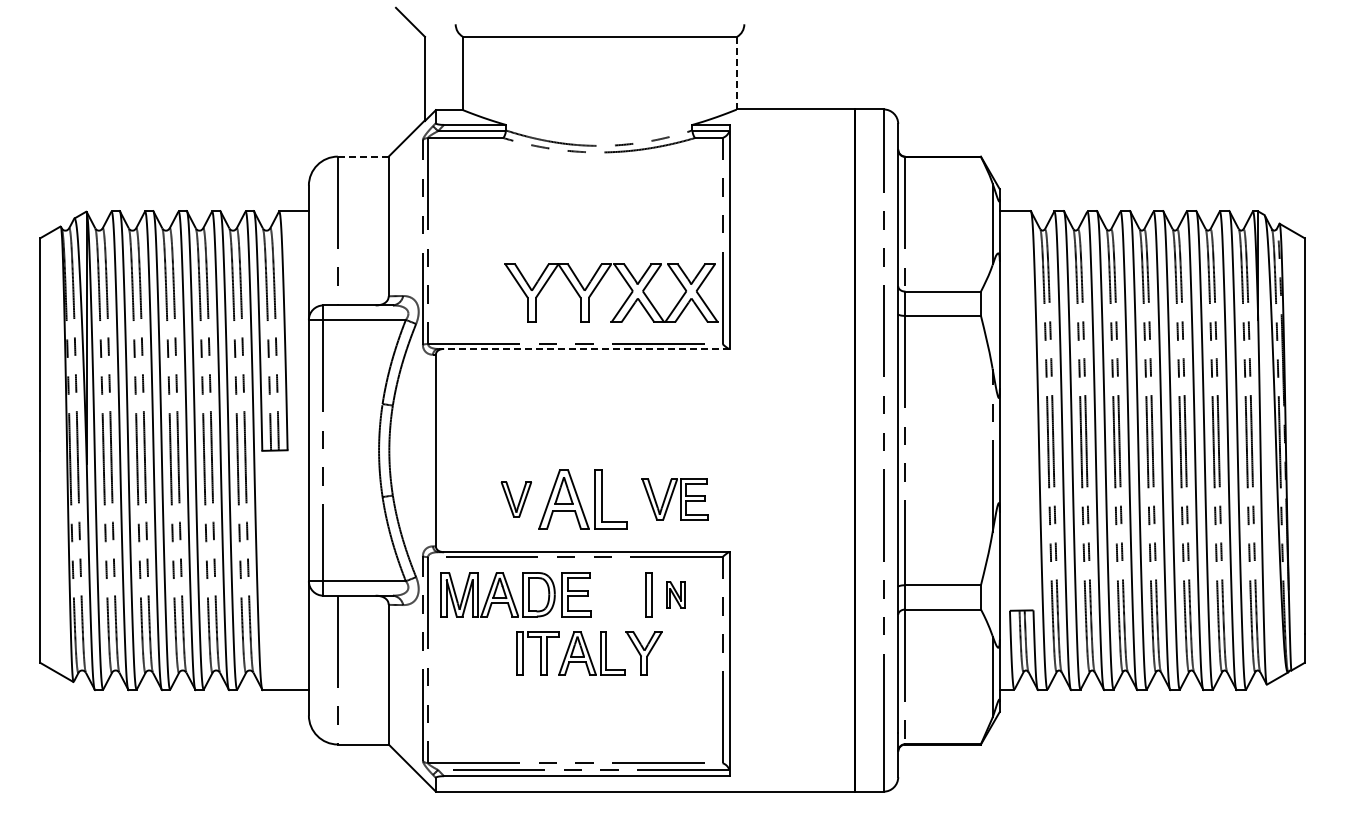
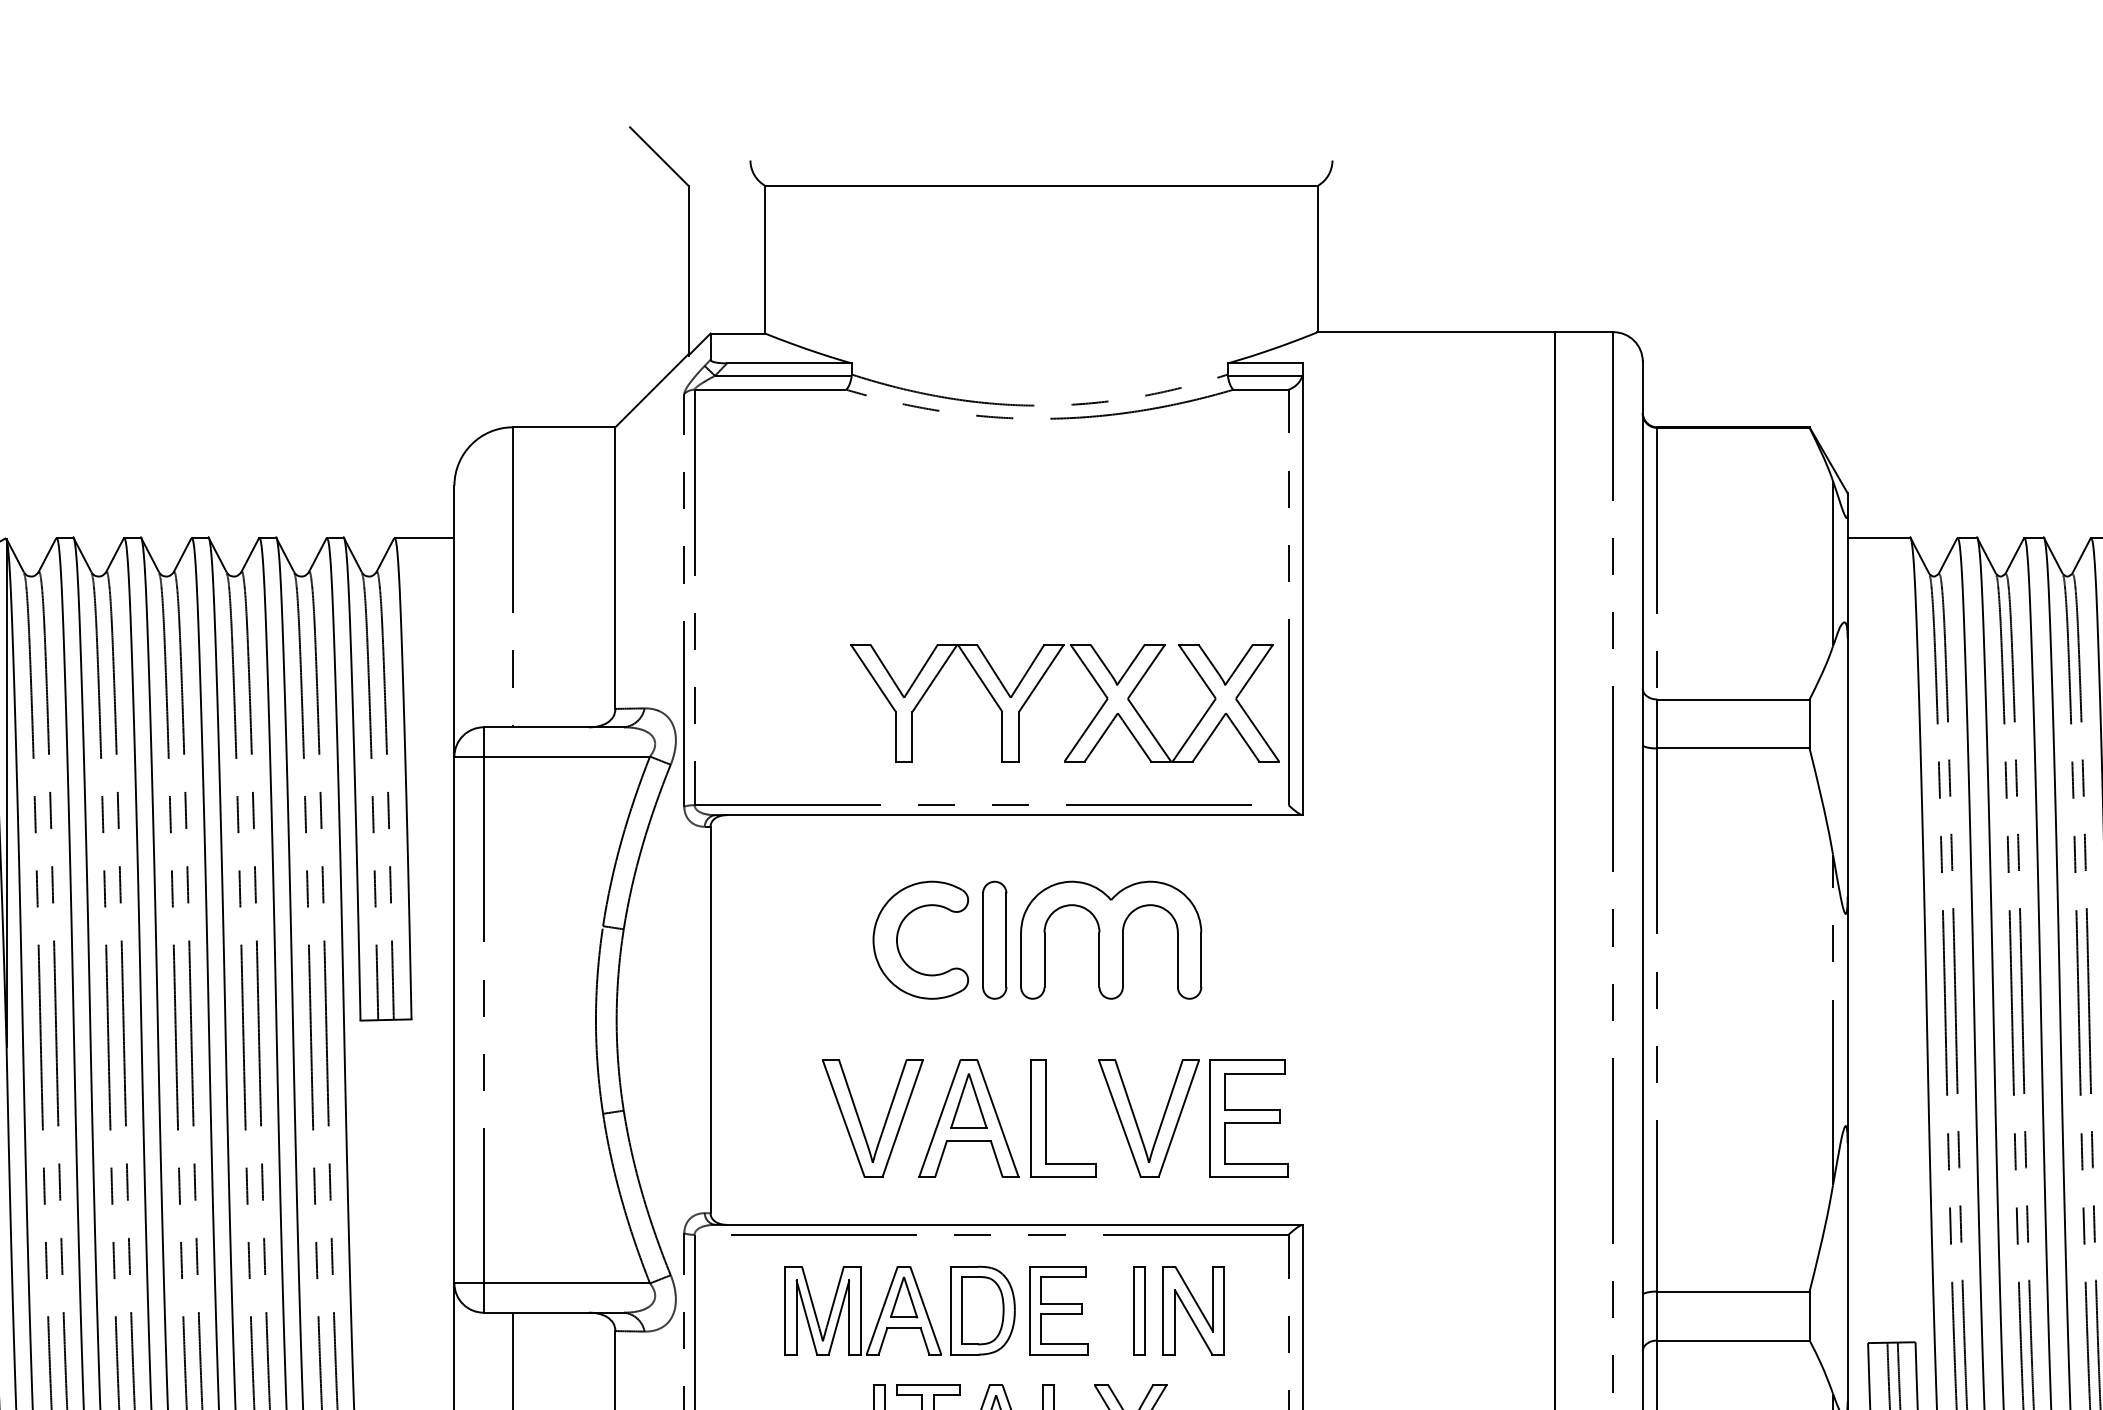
line: (737, 72) -> (1318, 257), dashed -> solid
line: (362, 156) -> (562, 427), dashed -> solid
line: (586, 348) -> (1014, 814), dashed -> solid
part: (597, 410) -> (1036, 939), added
part: (516, 499) -> (873, 1118), size x1.67
part: (674, 499) -> (1191, 1118), size x1.43
part: (515, 594) -> (935, 1310), moved
part: (675, 594) -> (1193, 1310), size x1.67

